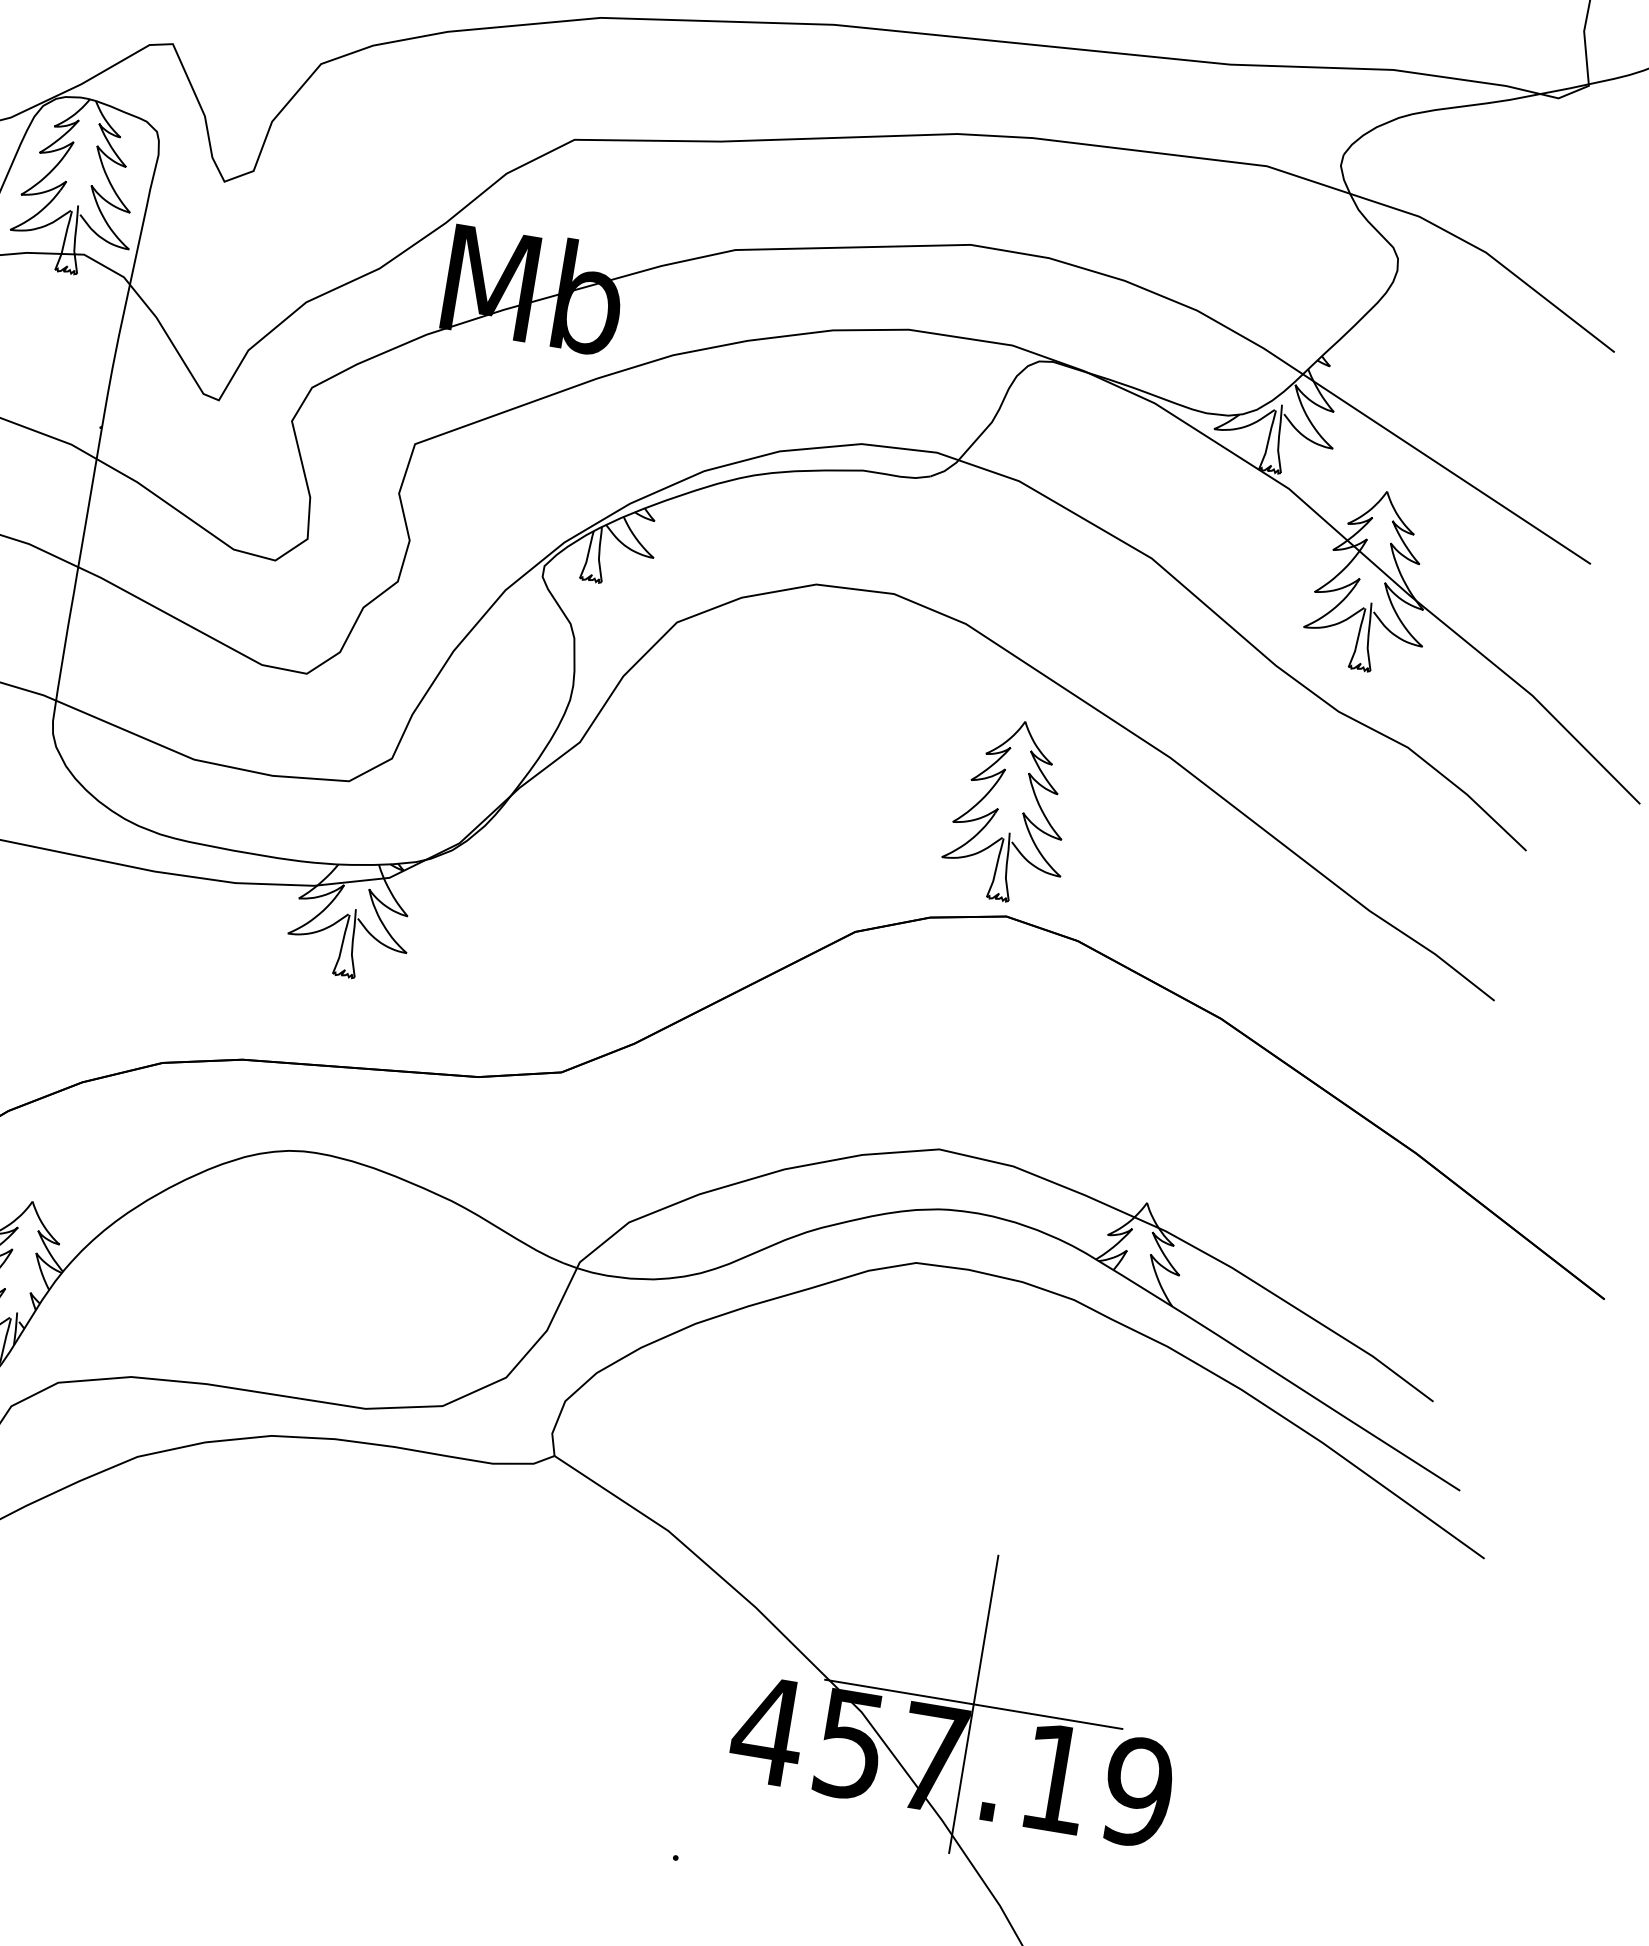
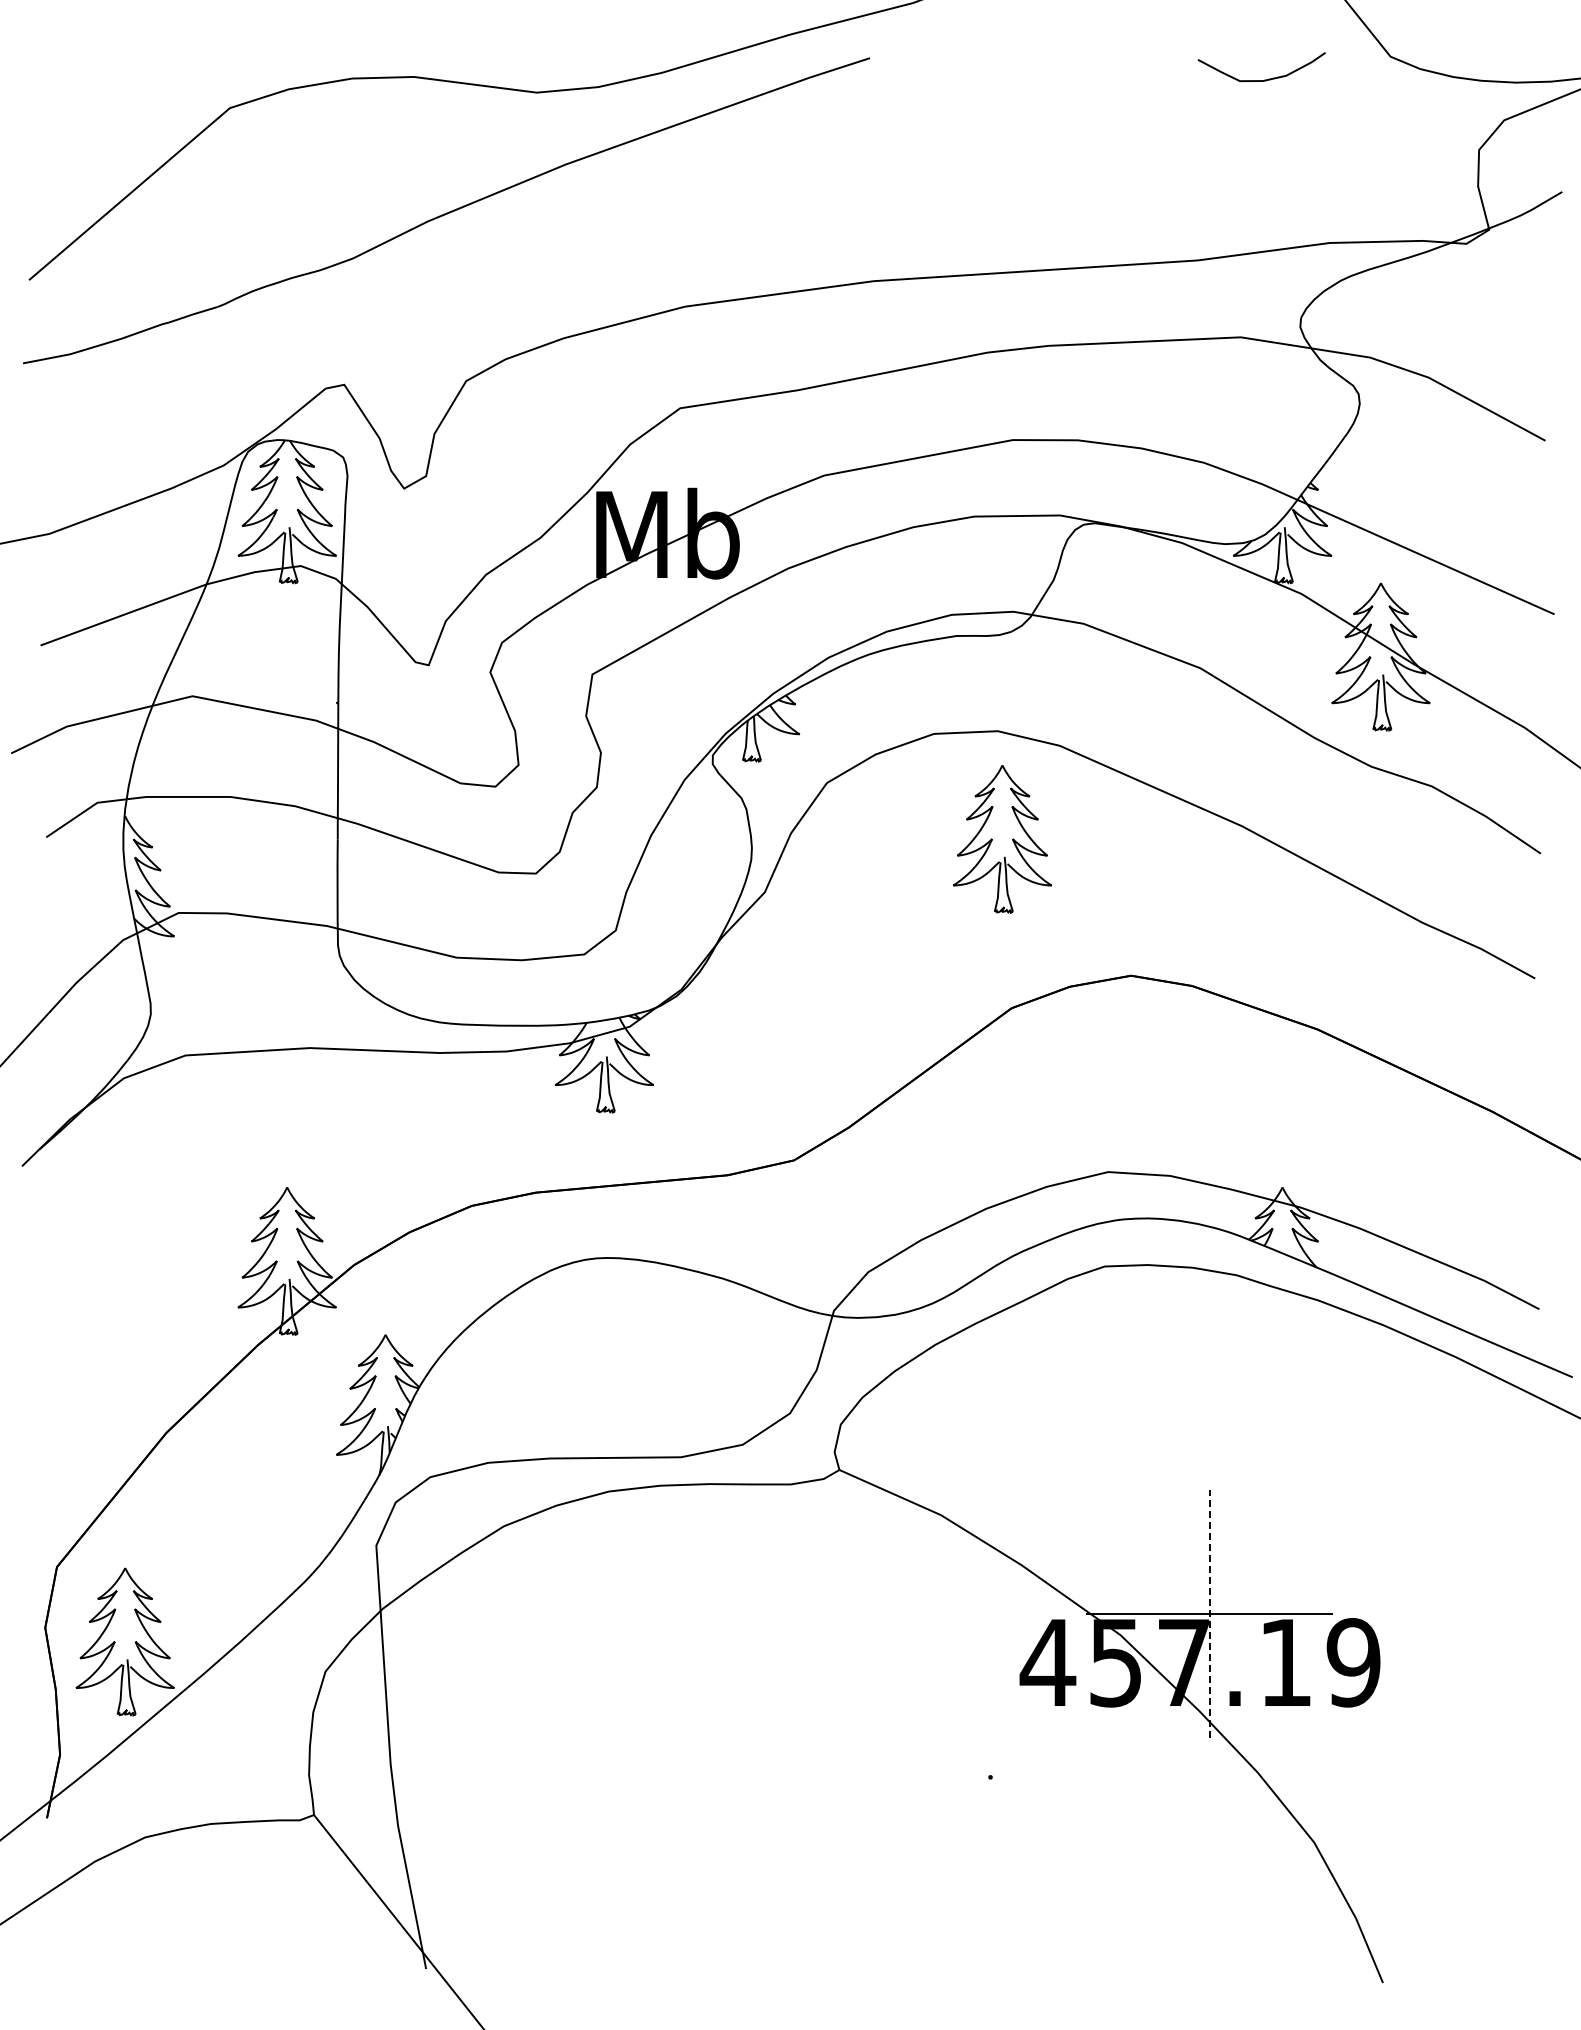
part: (1010, 811) -> (1002, 839), moved
line: (973, 1704) -> (1209, 1614), solid -> dashed

